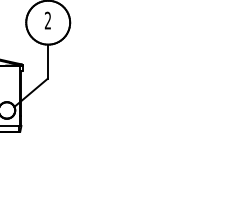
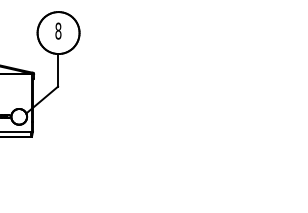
text: (48, 20) -> (58, 30), 2 -> 8

